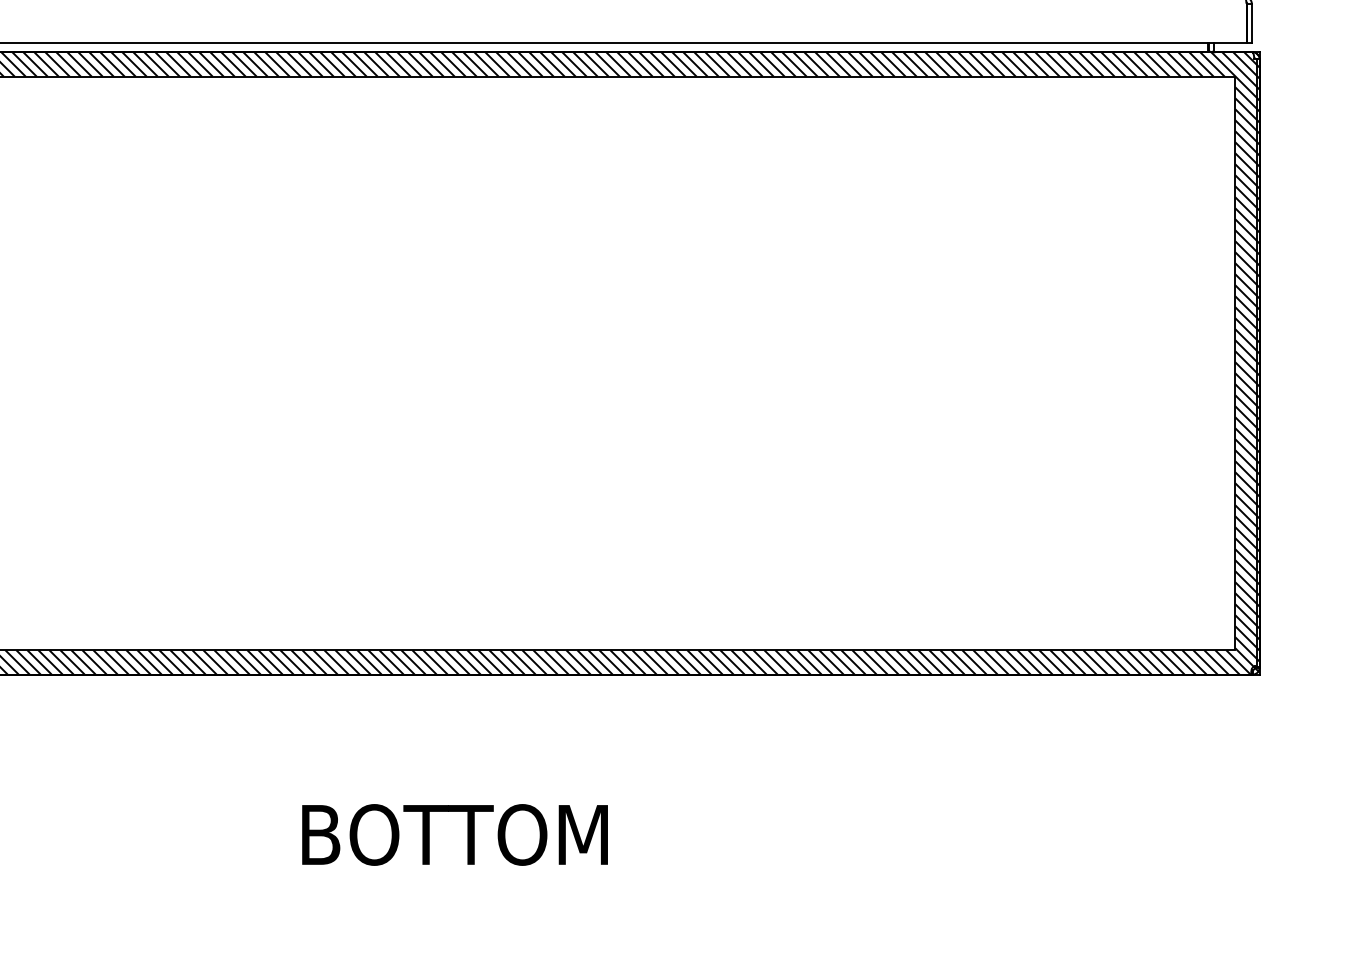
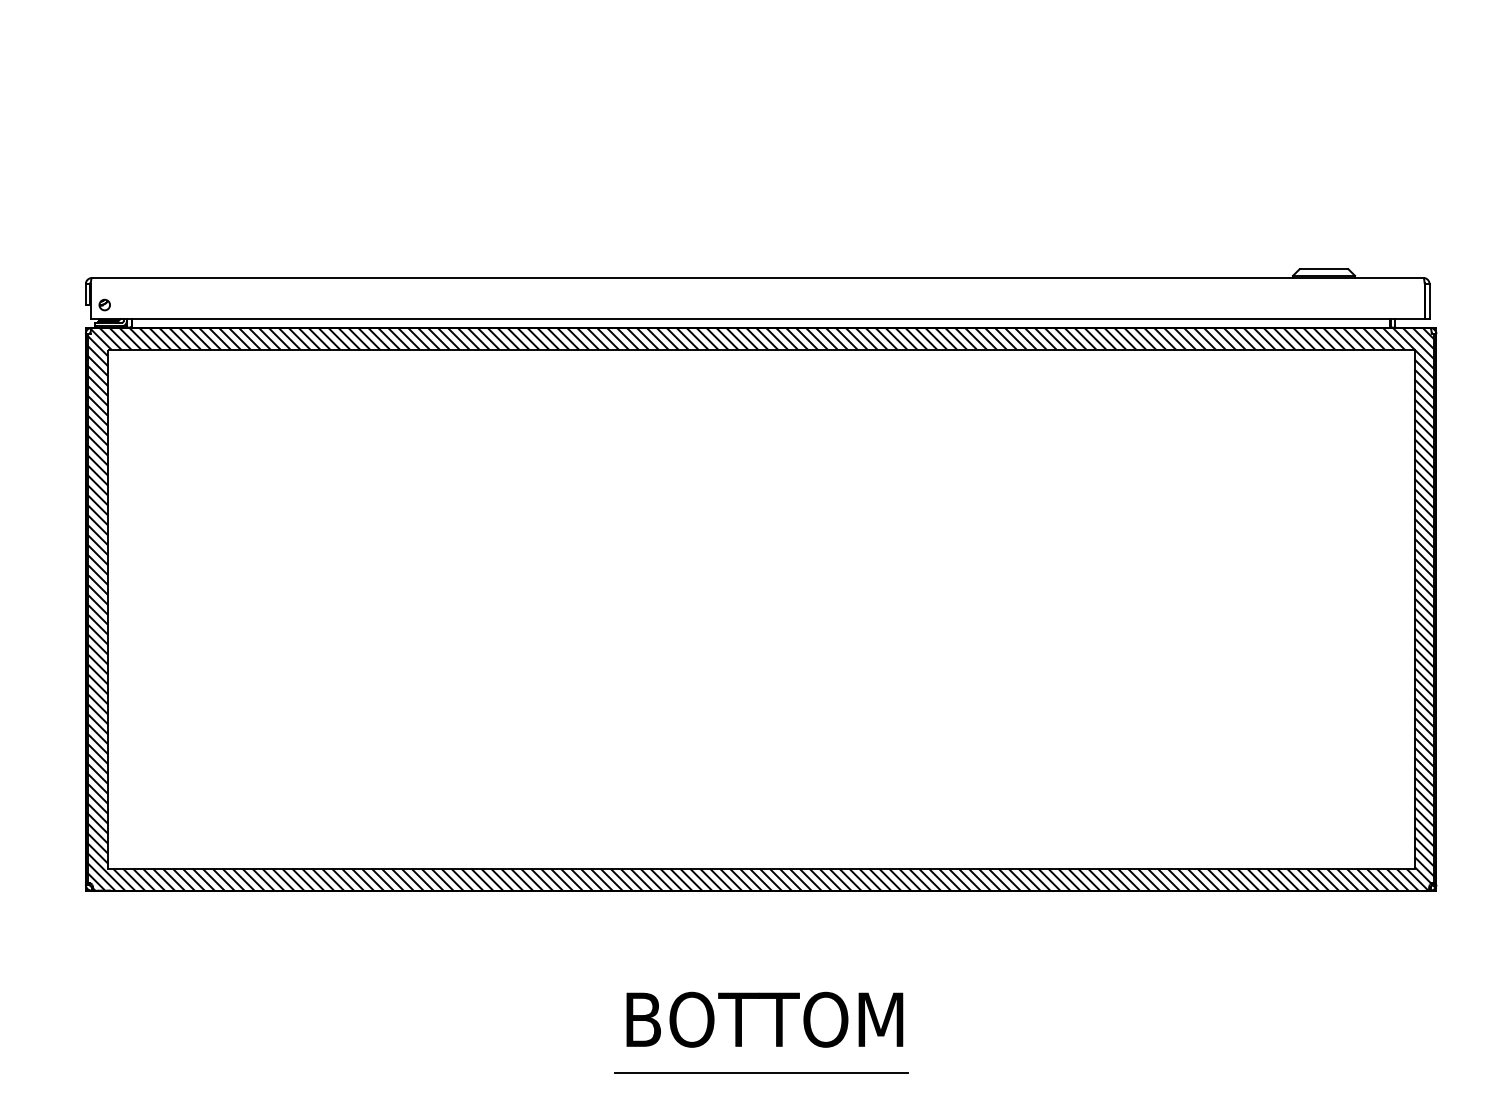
text: (454, 834) -> (764, 1019), moved
line: (512, 876) -> (760, 1073), added

